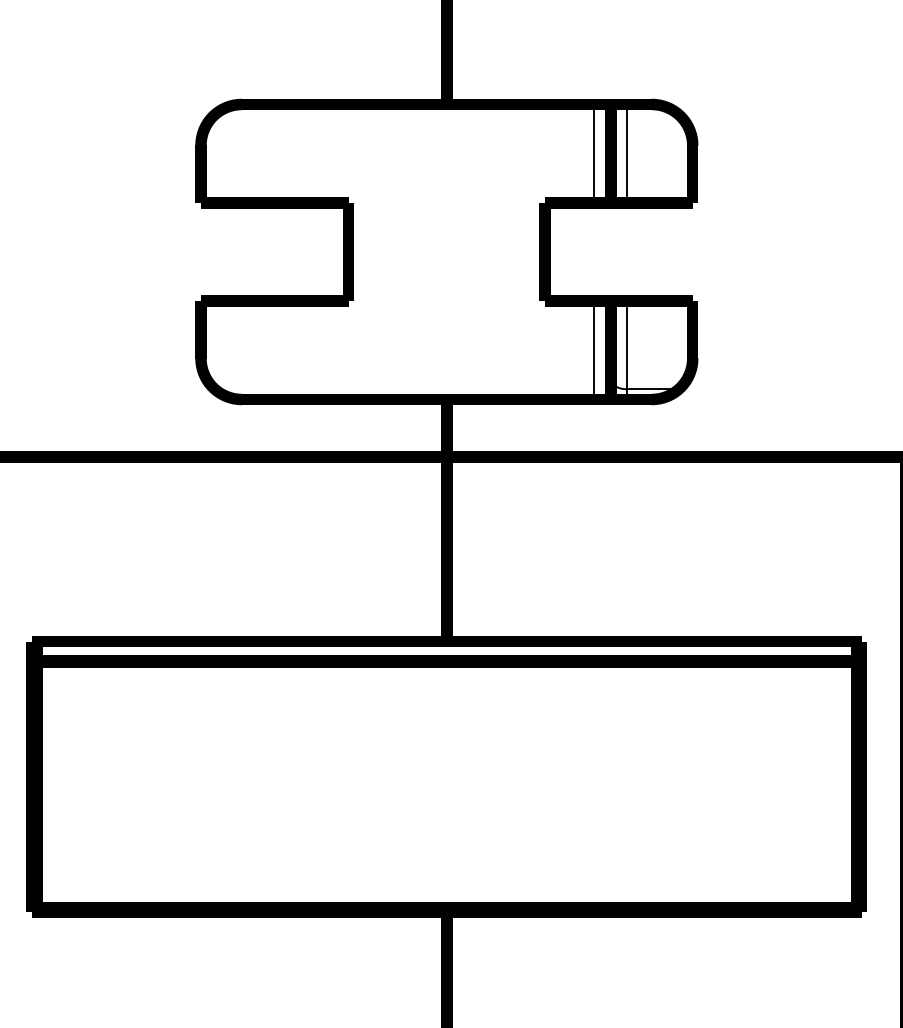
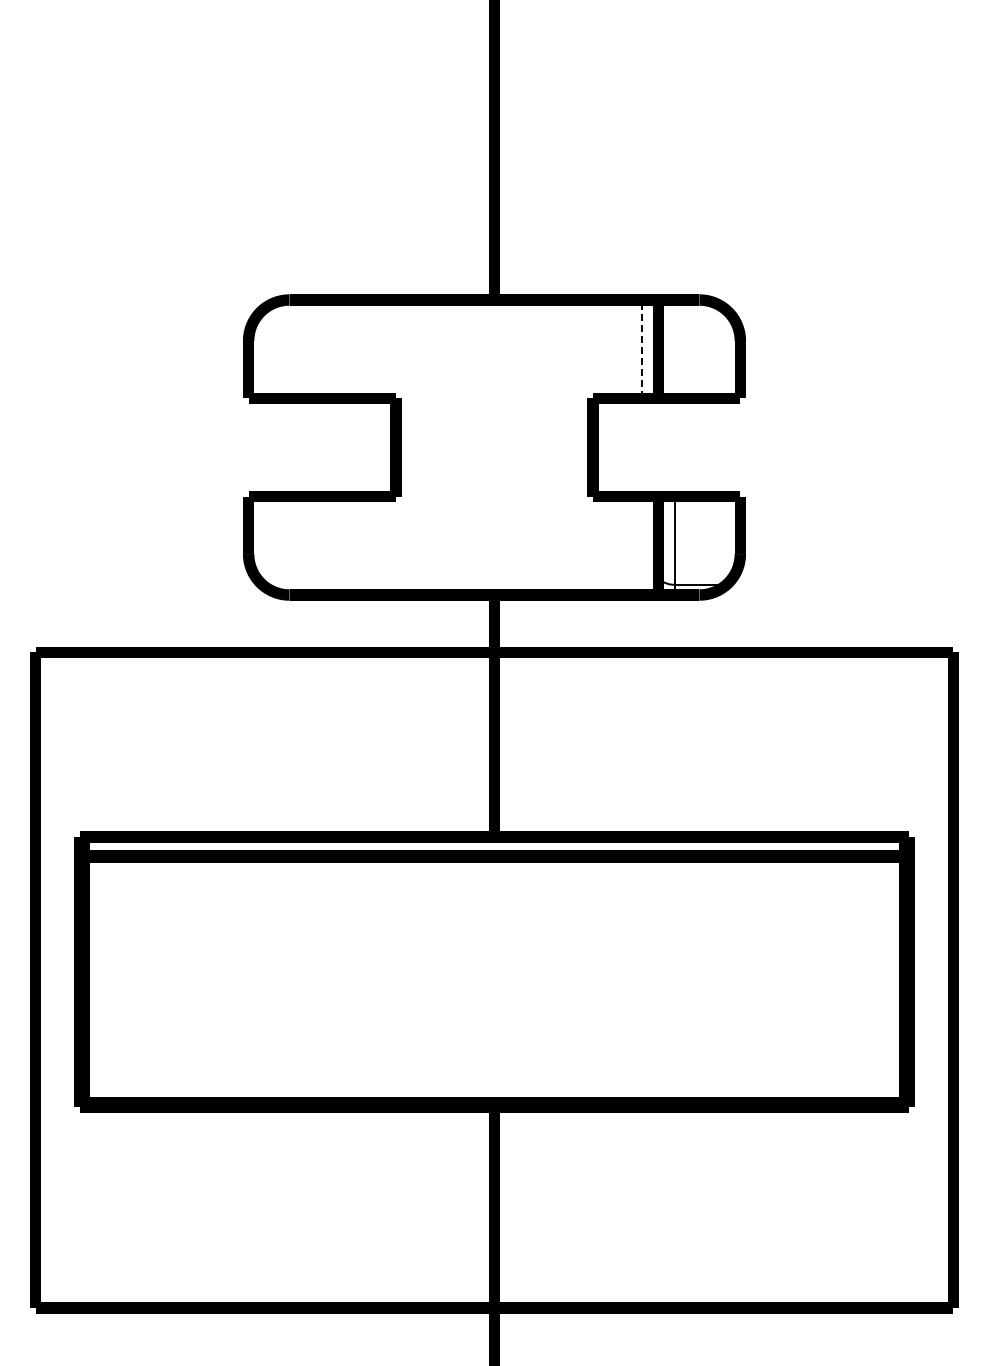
line: (594, 152) -> (642, 348), solid -> dashed
line: (626, 153) -> (674, 349), removed
line: (594, 349) -> (642, 545), removed

